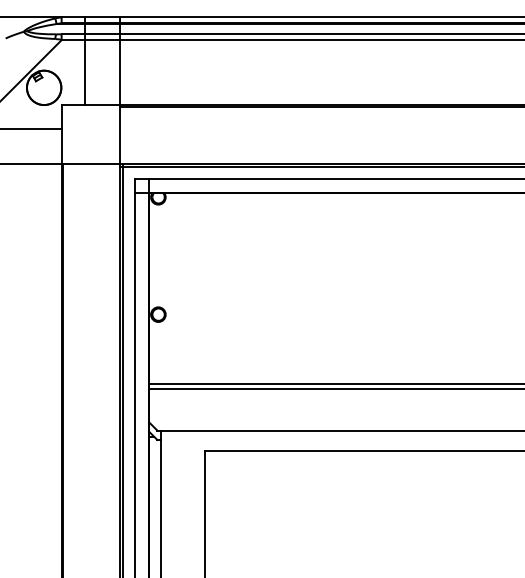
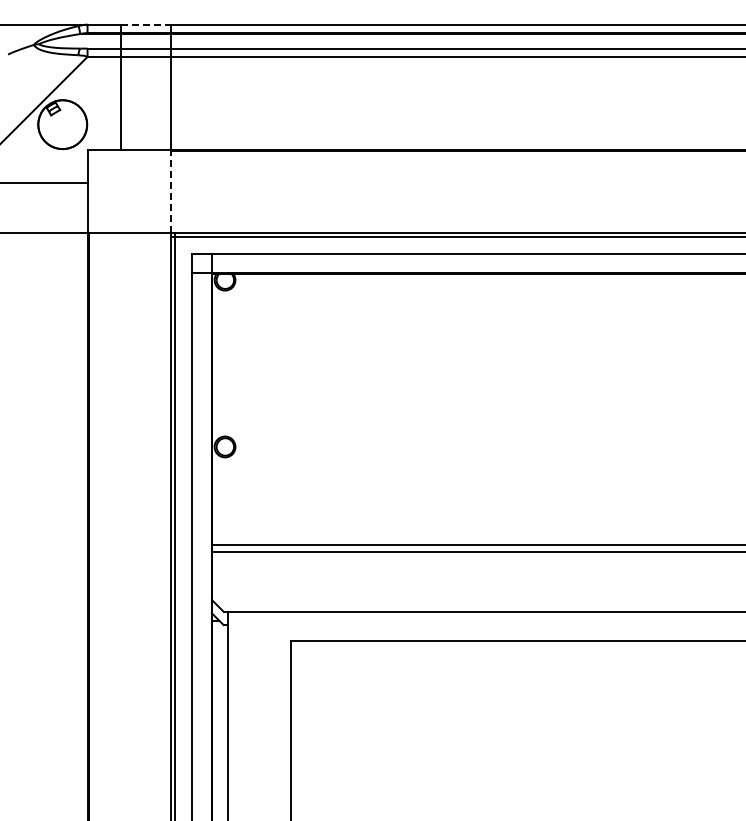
line: (103, 17) -> (146, 24), solid -> dashed
line: (120, 135) -> (171, 192), solid -> dashed

